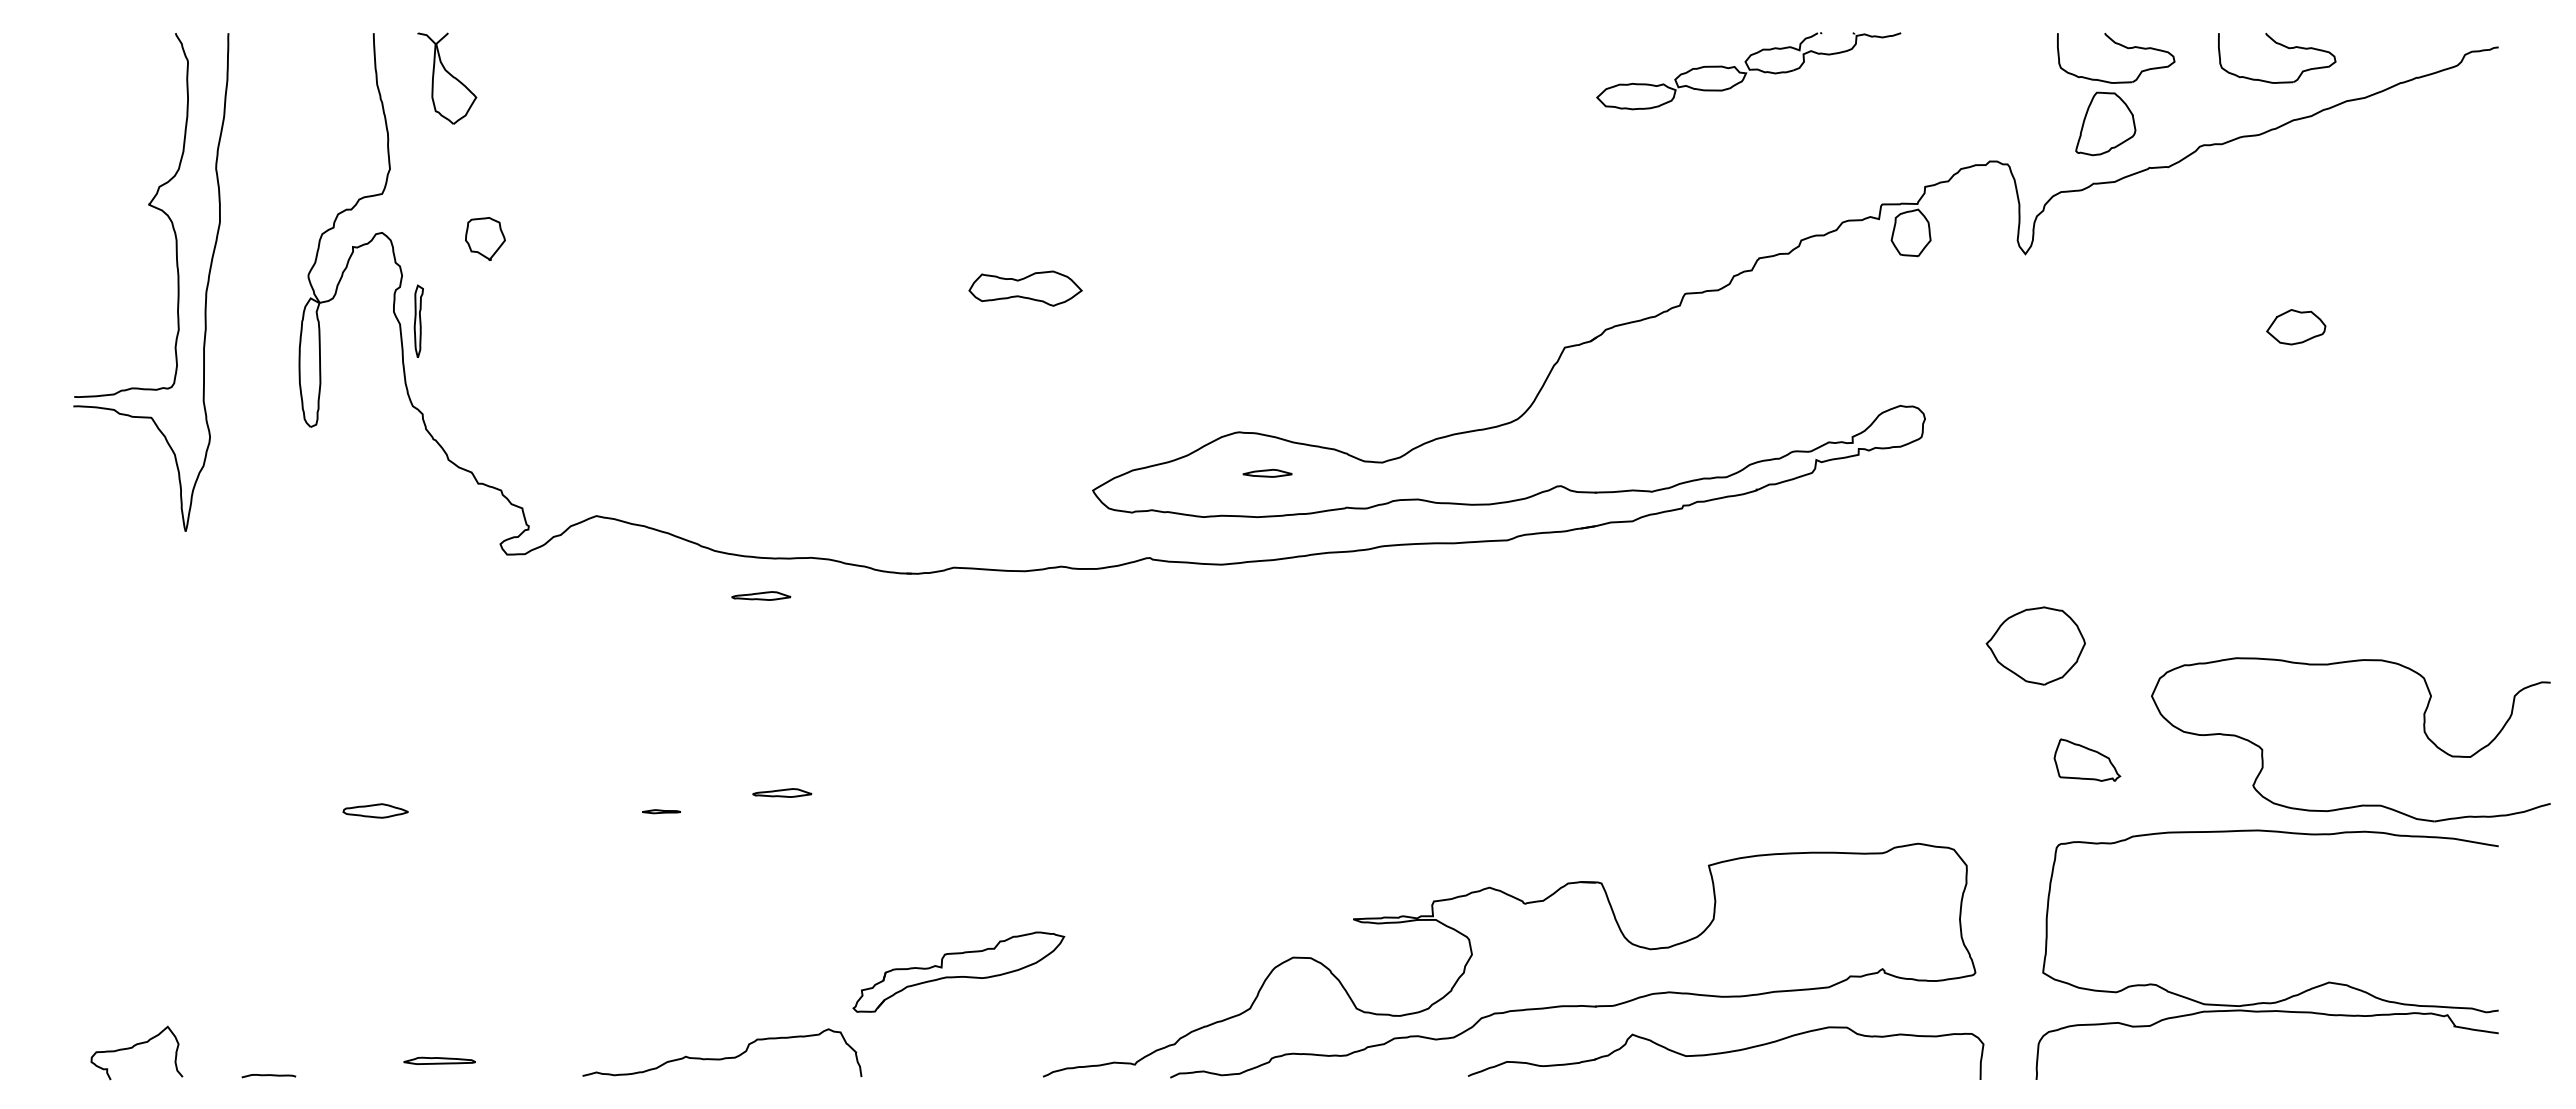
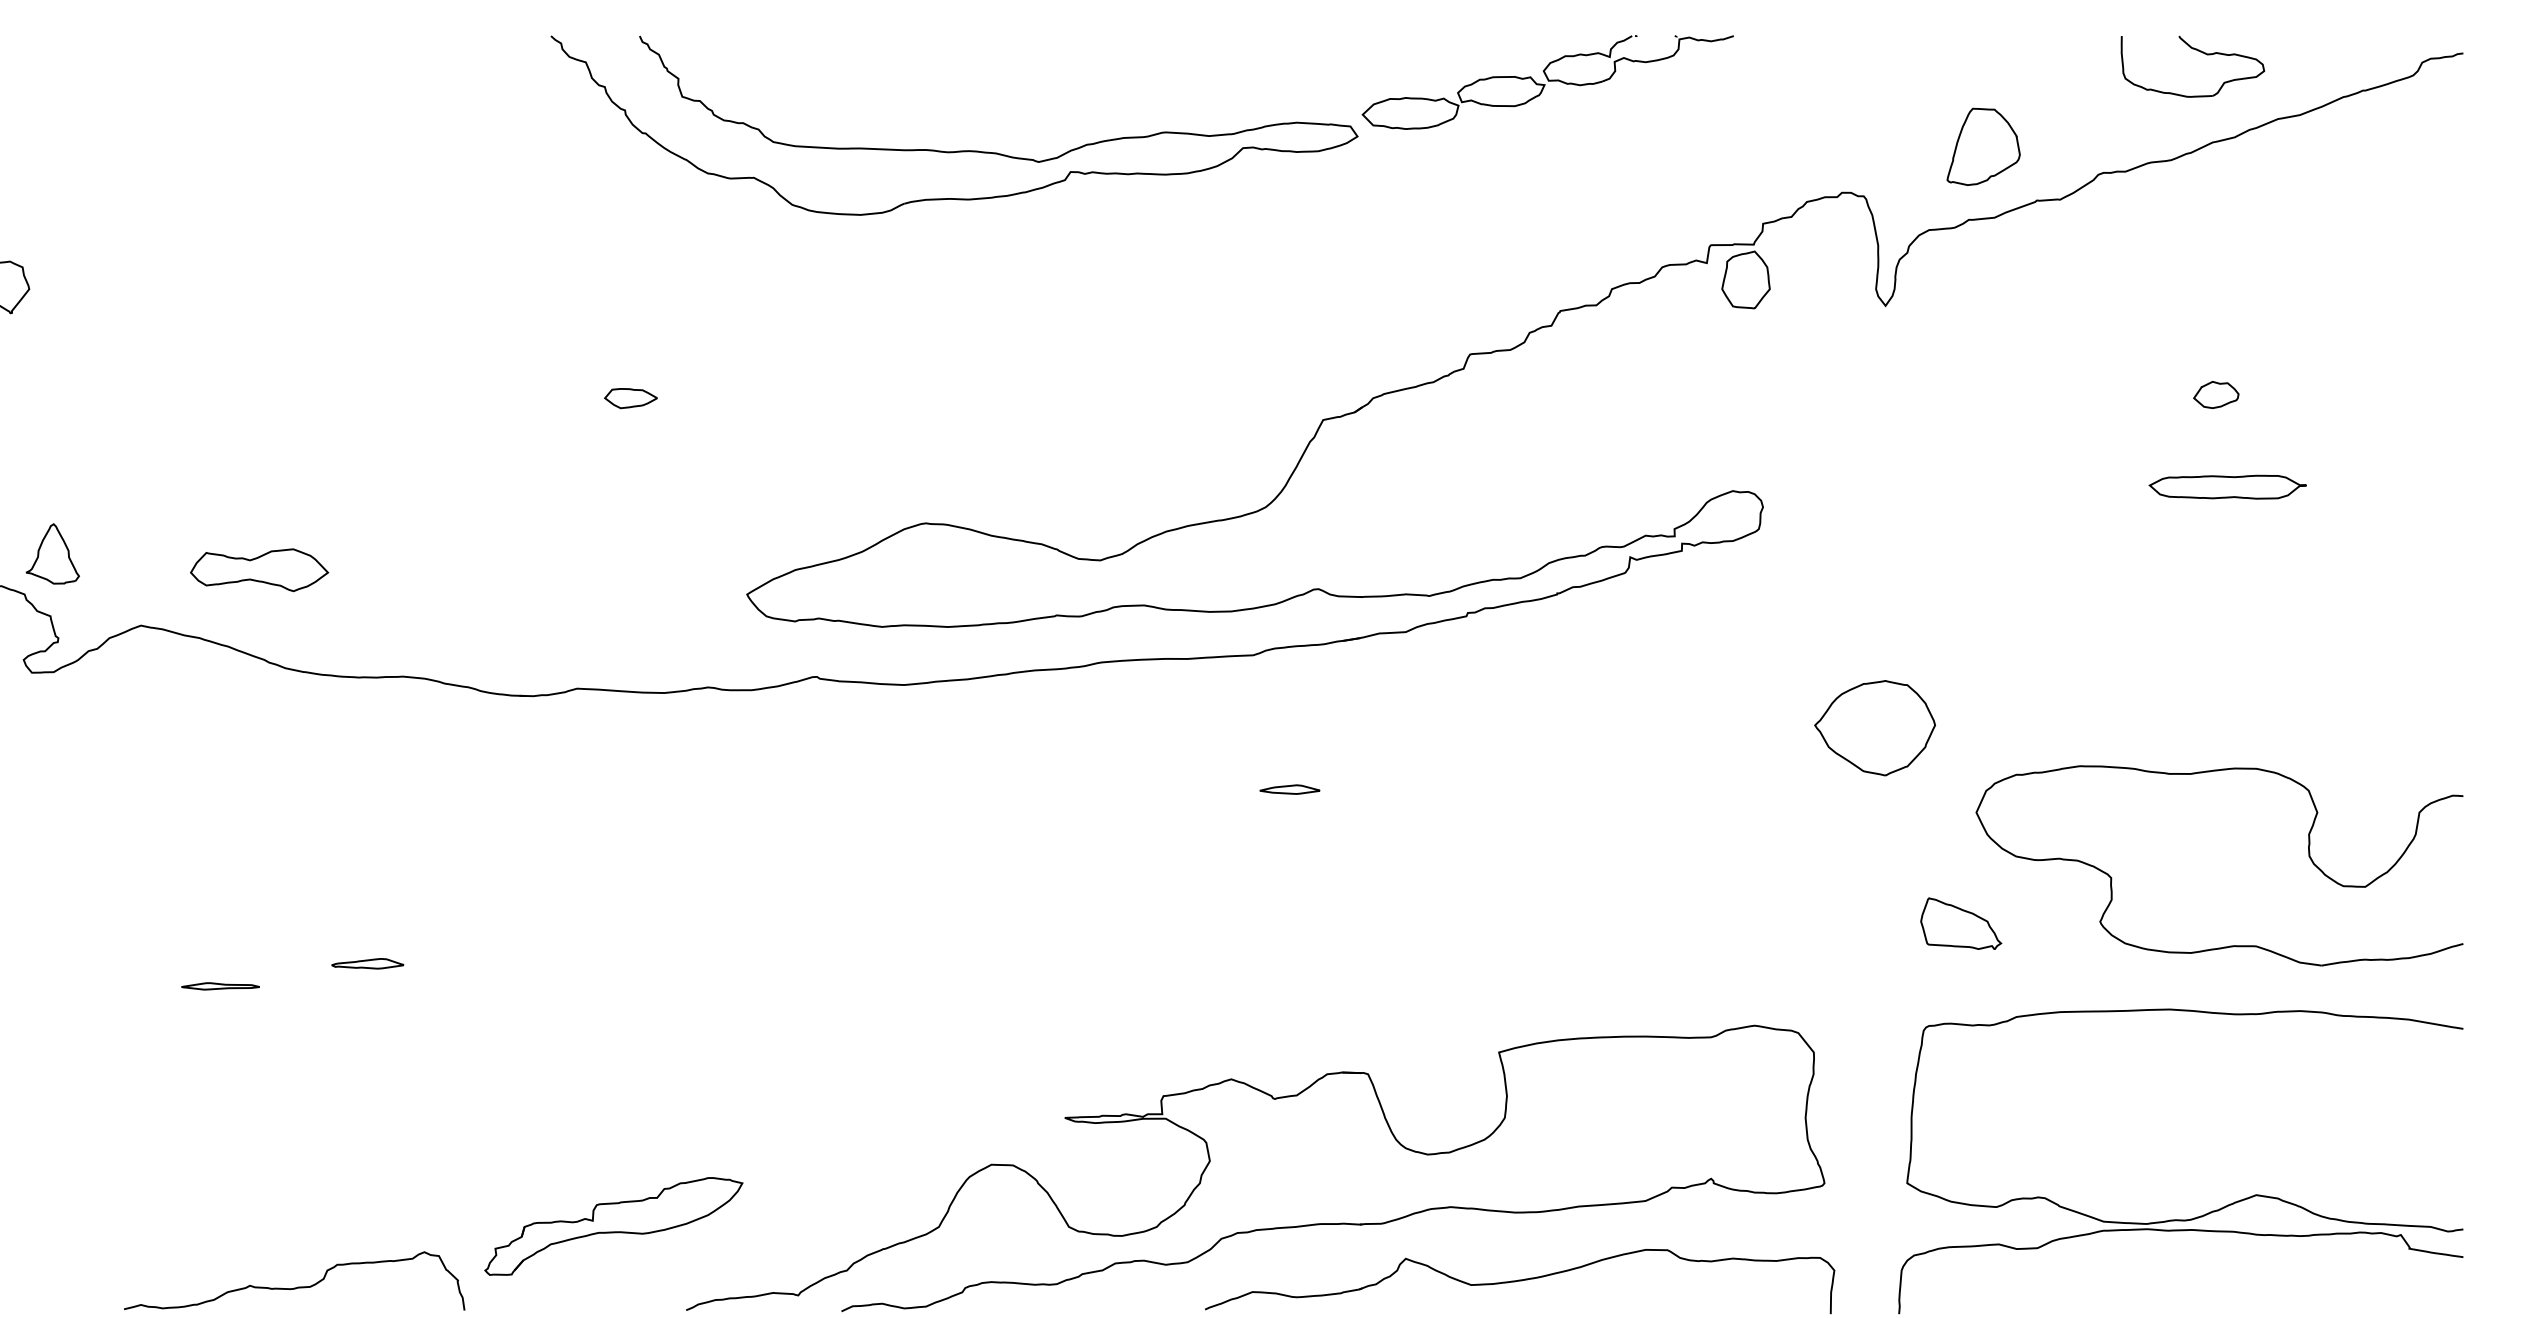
part: (2121, 46) -> (2002, 52), removed
part: (1267, 126) -> (960, 150), added
part: (1025, 288) -> (259, 570), moved
part: (2296, 326) -> (2216, 394), size x0.62
part: (997, 329) -> (630, 397), added
part: (2305, 402) -> (2227, 486), added
part: (524, 457) -> (53, 554), added
part: (1267, 472) -> (1289, 788), moved
part: (761, 595) -> (342, 722), removed
part: (2035, 645) -> (1874, 727), moved
part: (2361, 804) -> (2232, 944), moved
part: (661, 811) -> (220, 986), size x1.67
part: (958, 971) -> (613, 1225), moved

